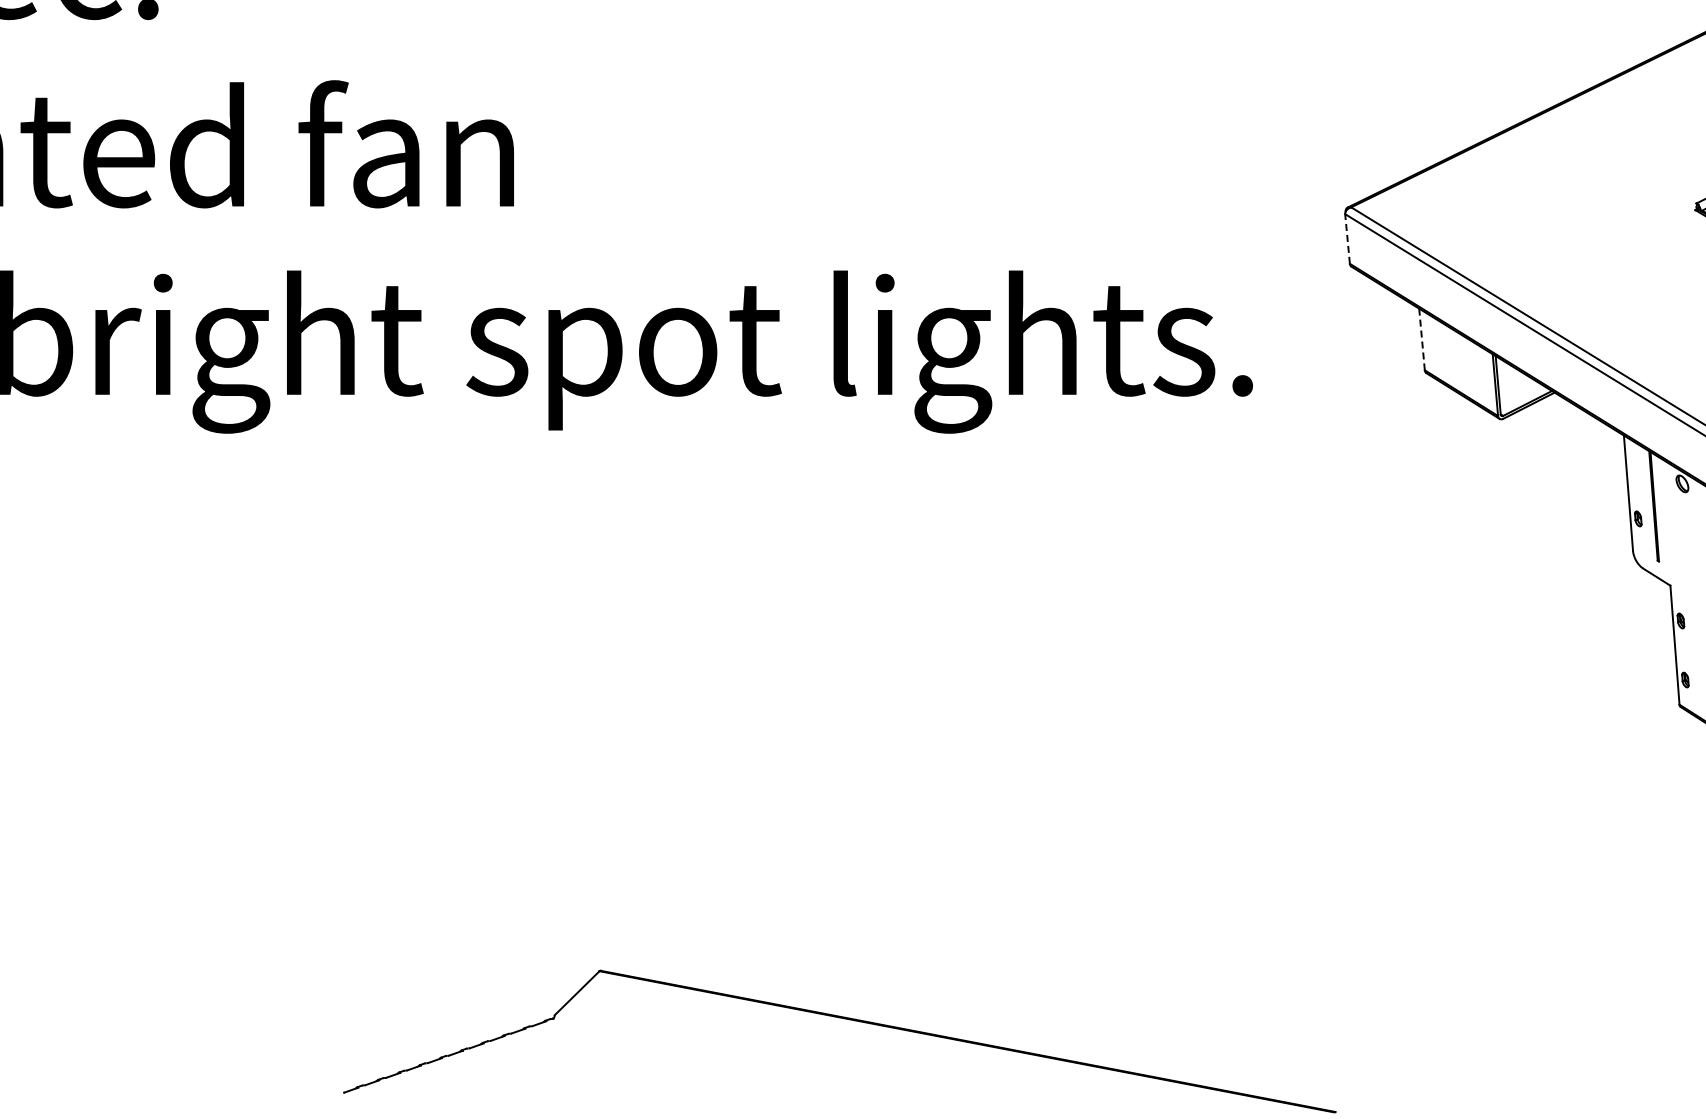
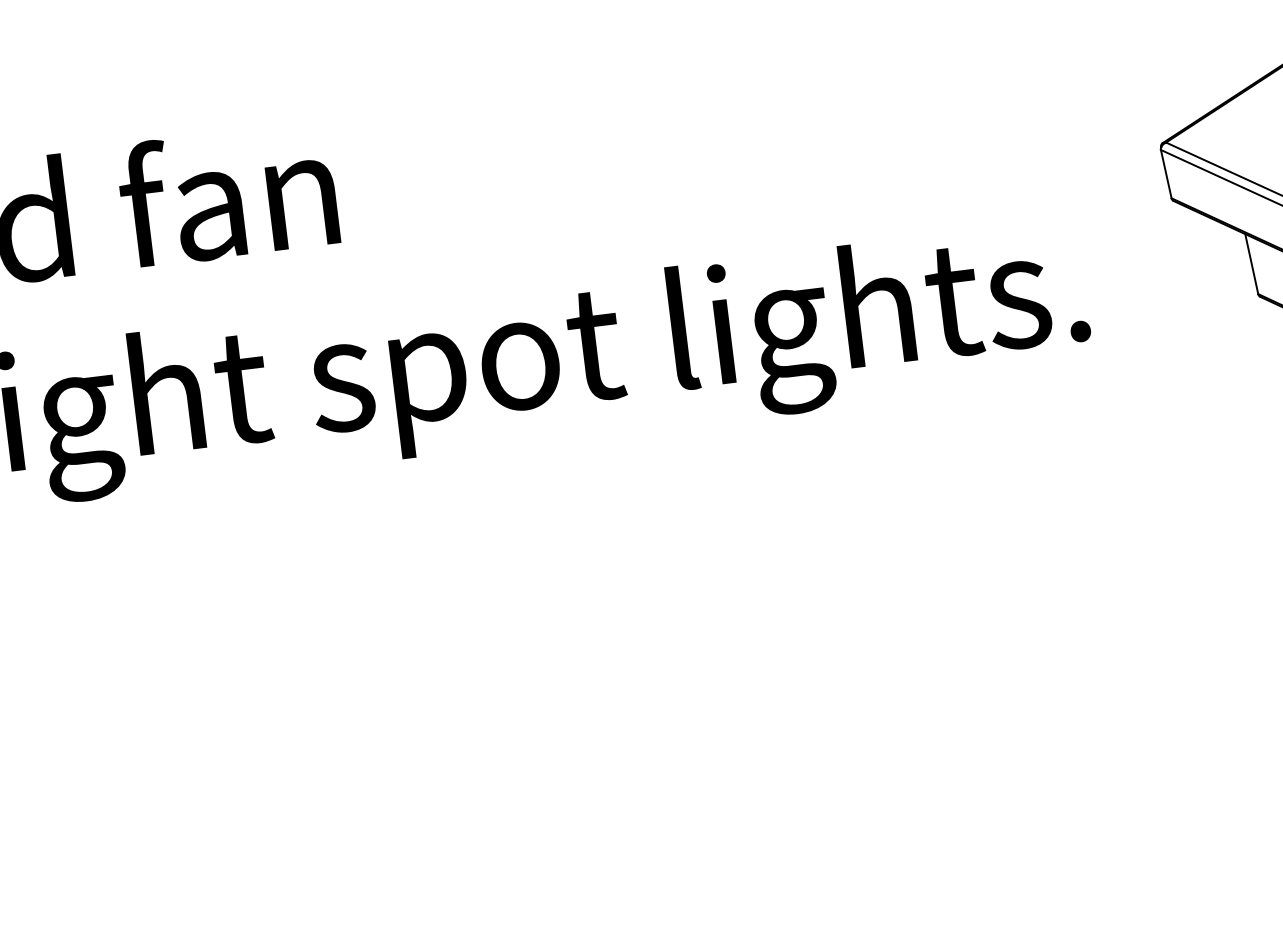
line: (1347, 239) -> (1166, 174), dashed -> solid
line: (1422, 339) -> (1252, 264), dashed -> solid

